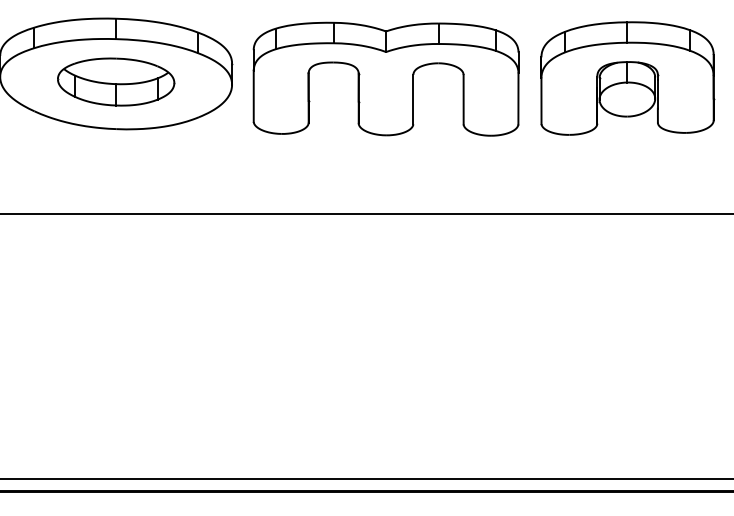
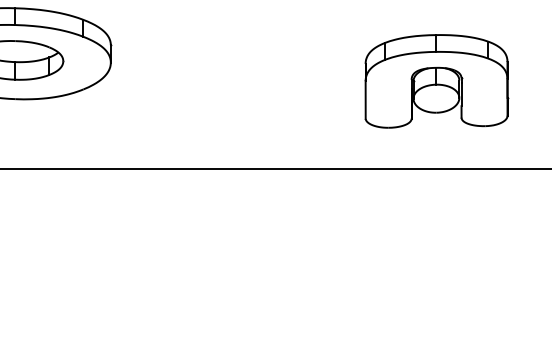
part: (385, 78) -> (237, 57), removed
part: (627, 78) -> (436, 81), moved

